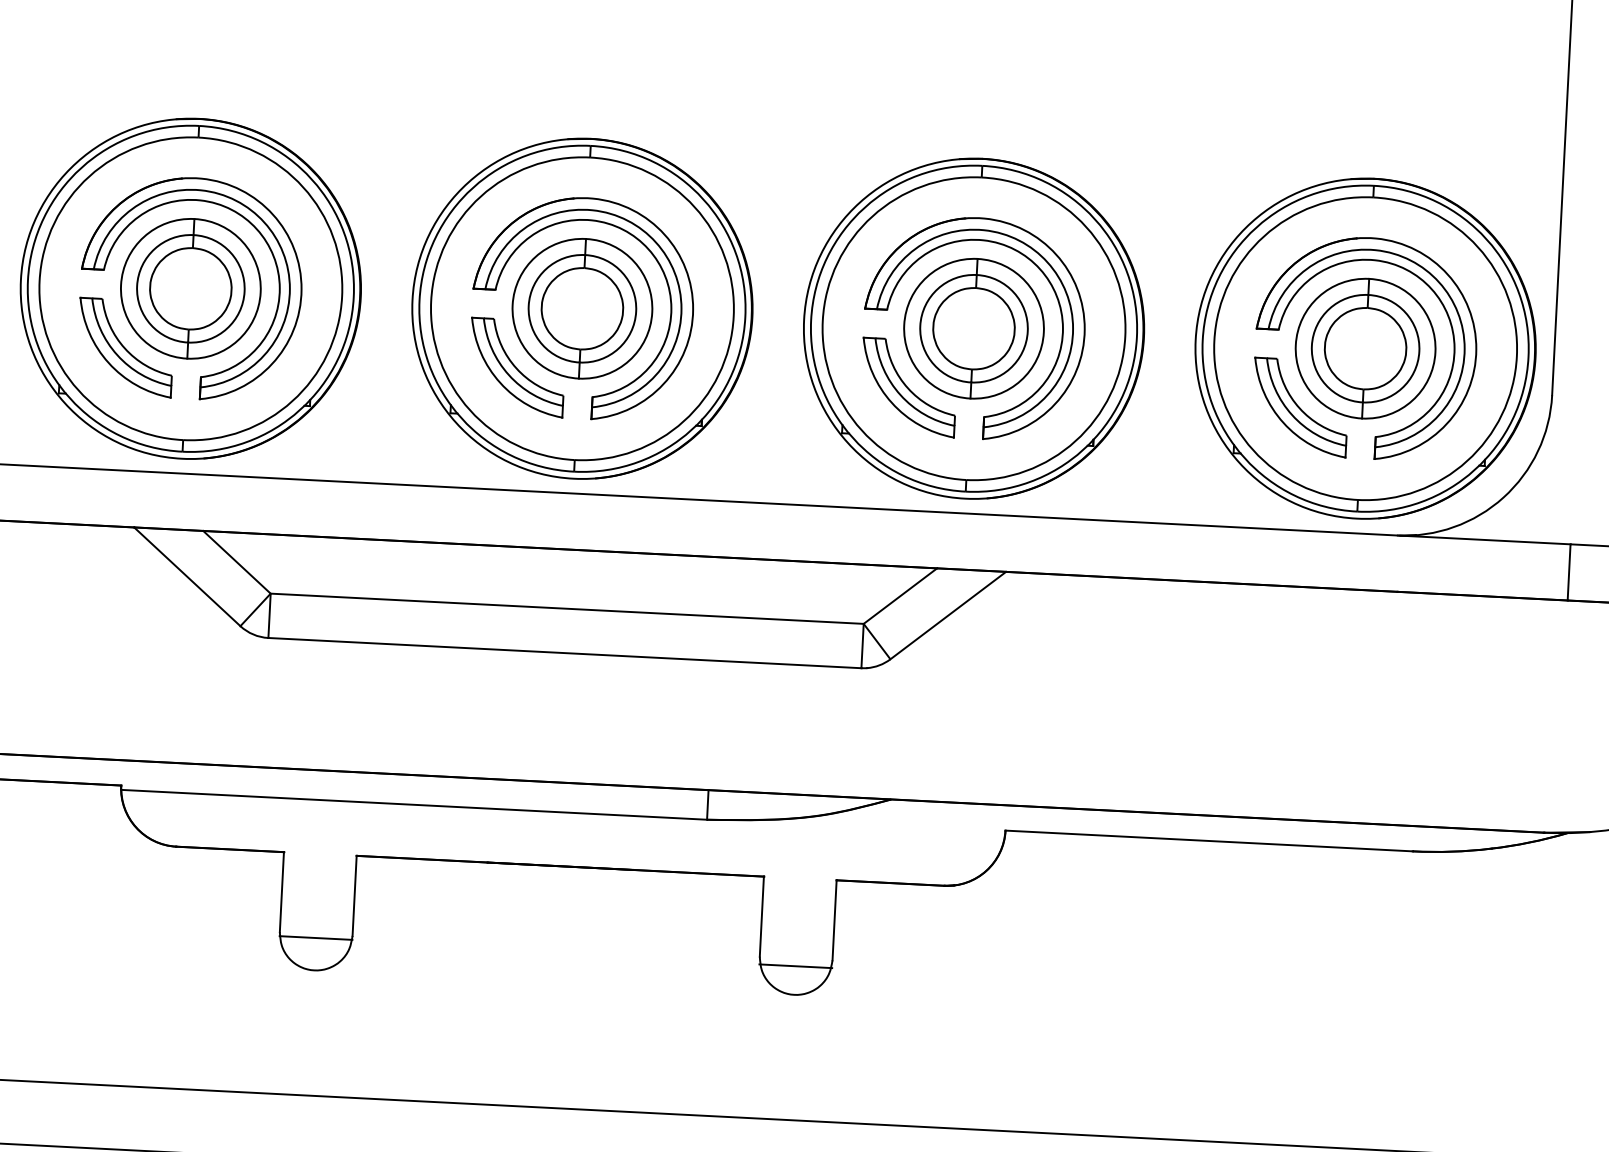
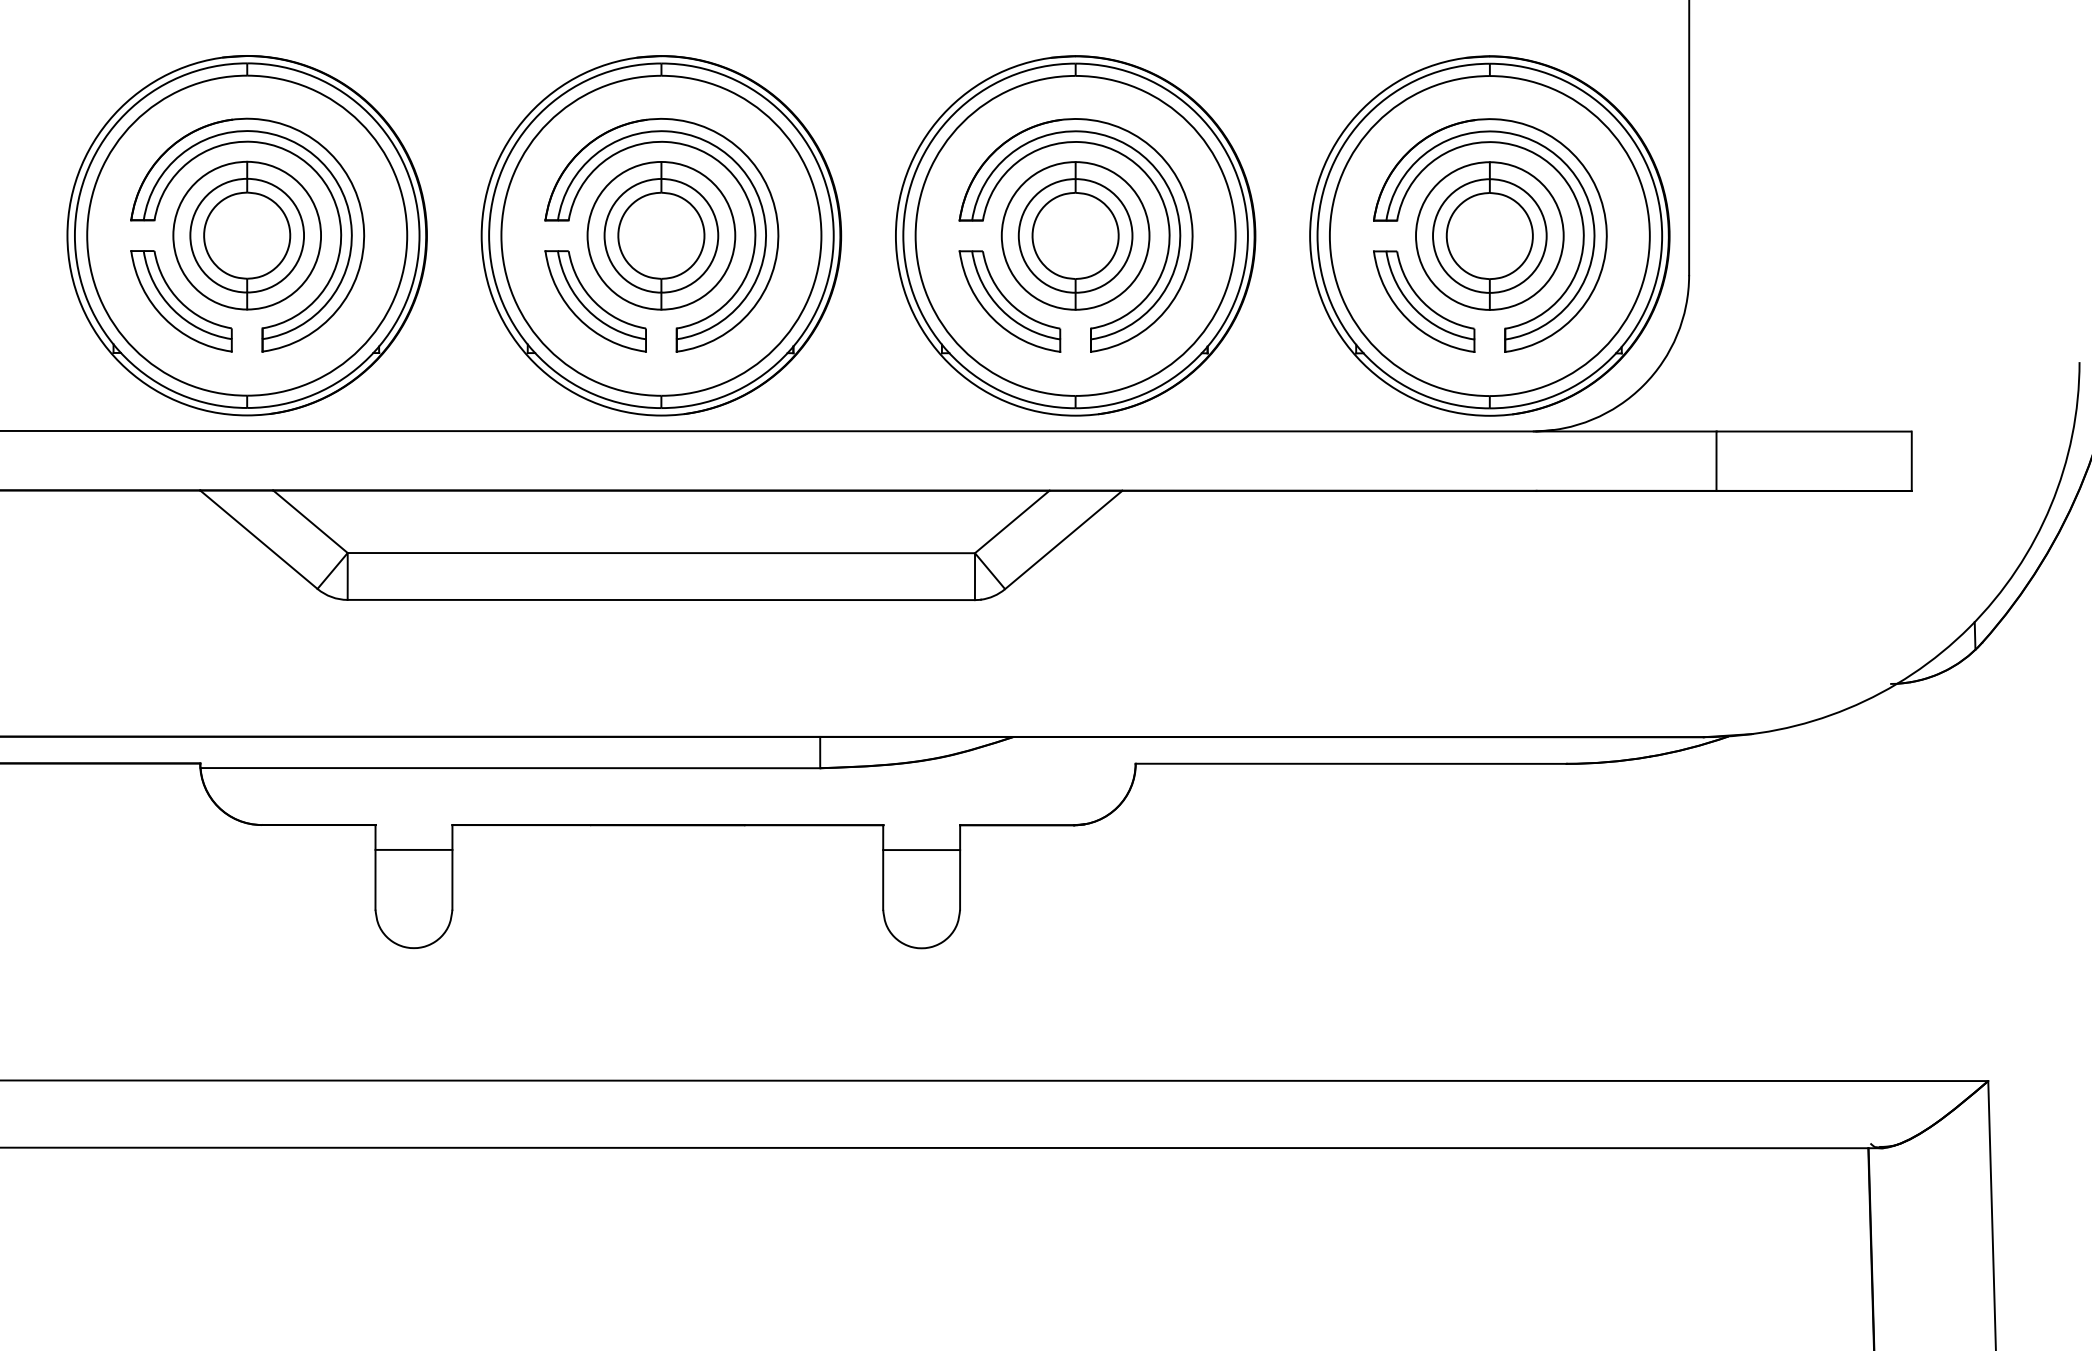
line: (315, 937) -> (413, 849), moved
line: (795, 966) -> (921, 850), moved

